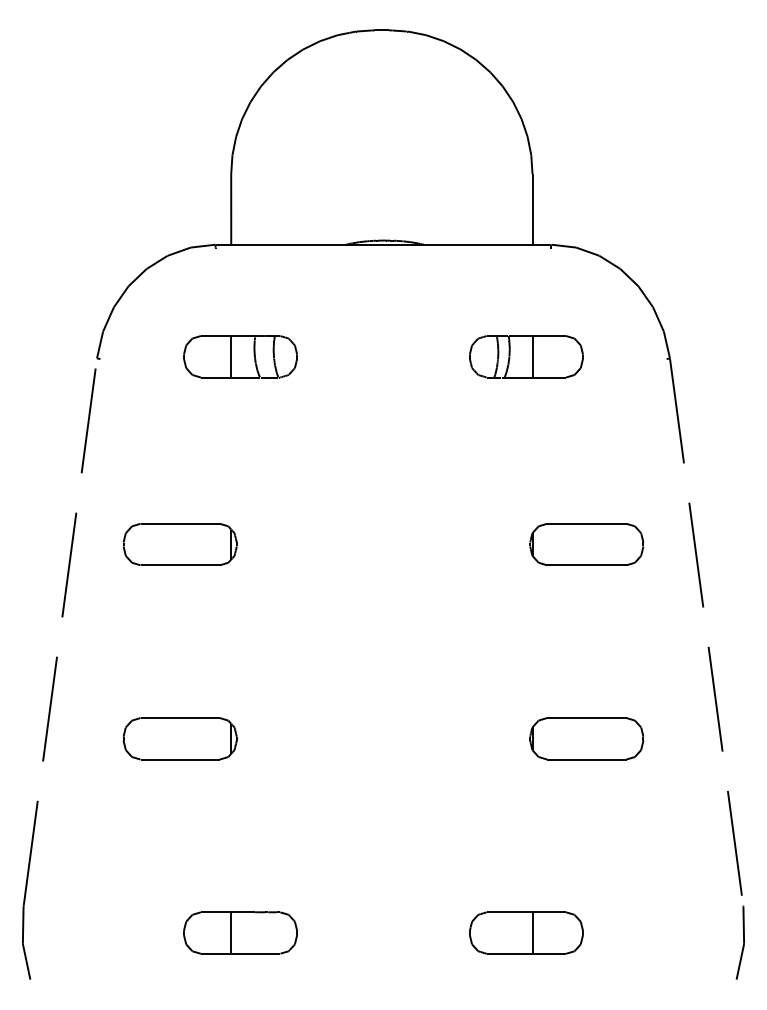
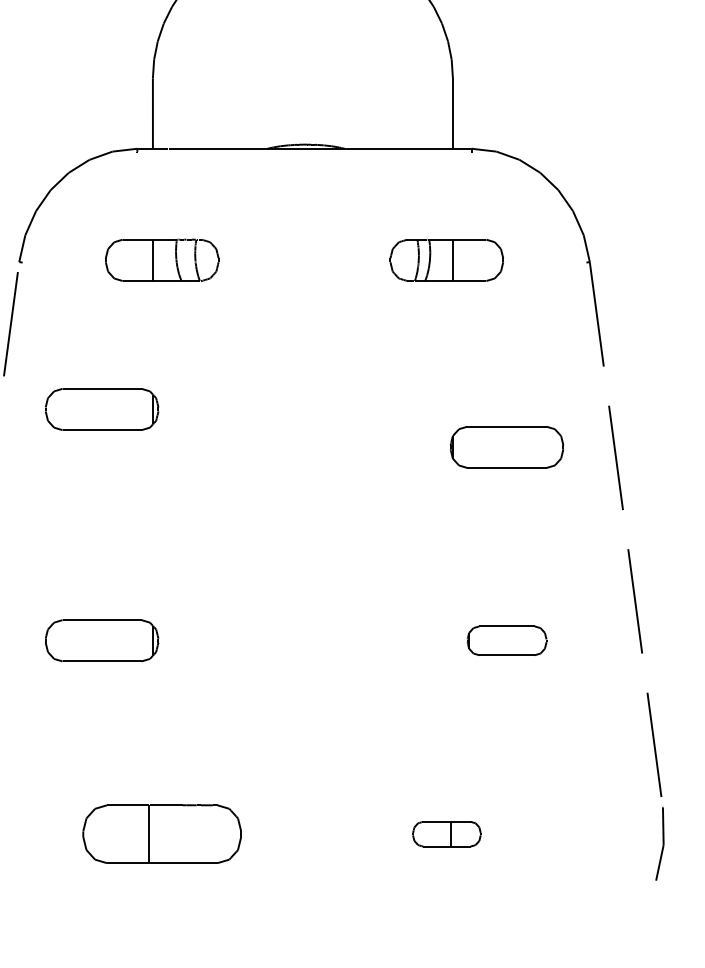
part: (179, 544) -> (101, 409), moved
part: (586, 738) -> (506, 640), size x0.7
part: (240, 932) -> (162, 833), size x1.4
part: (526, 932) -> (446, 833), size x0.6

